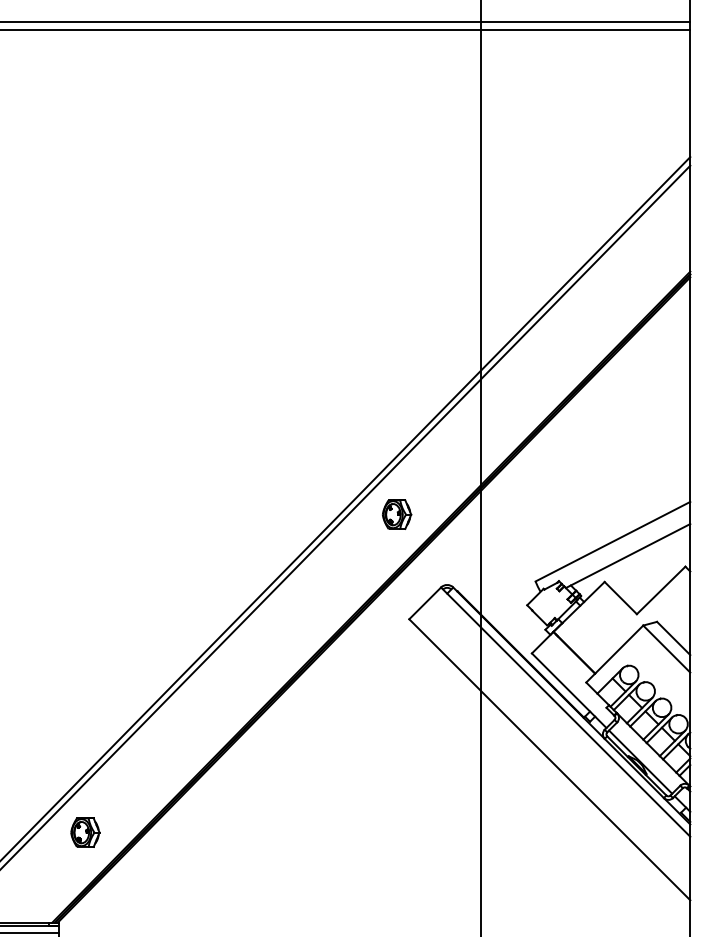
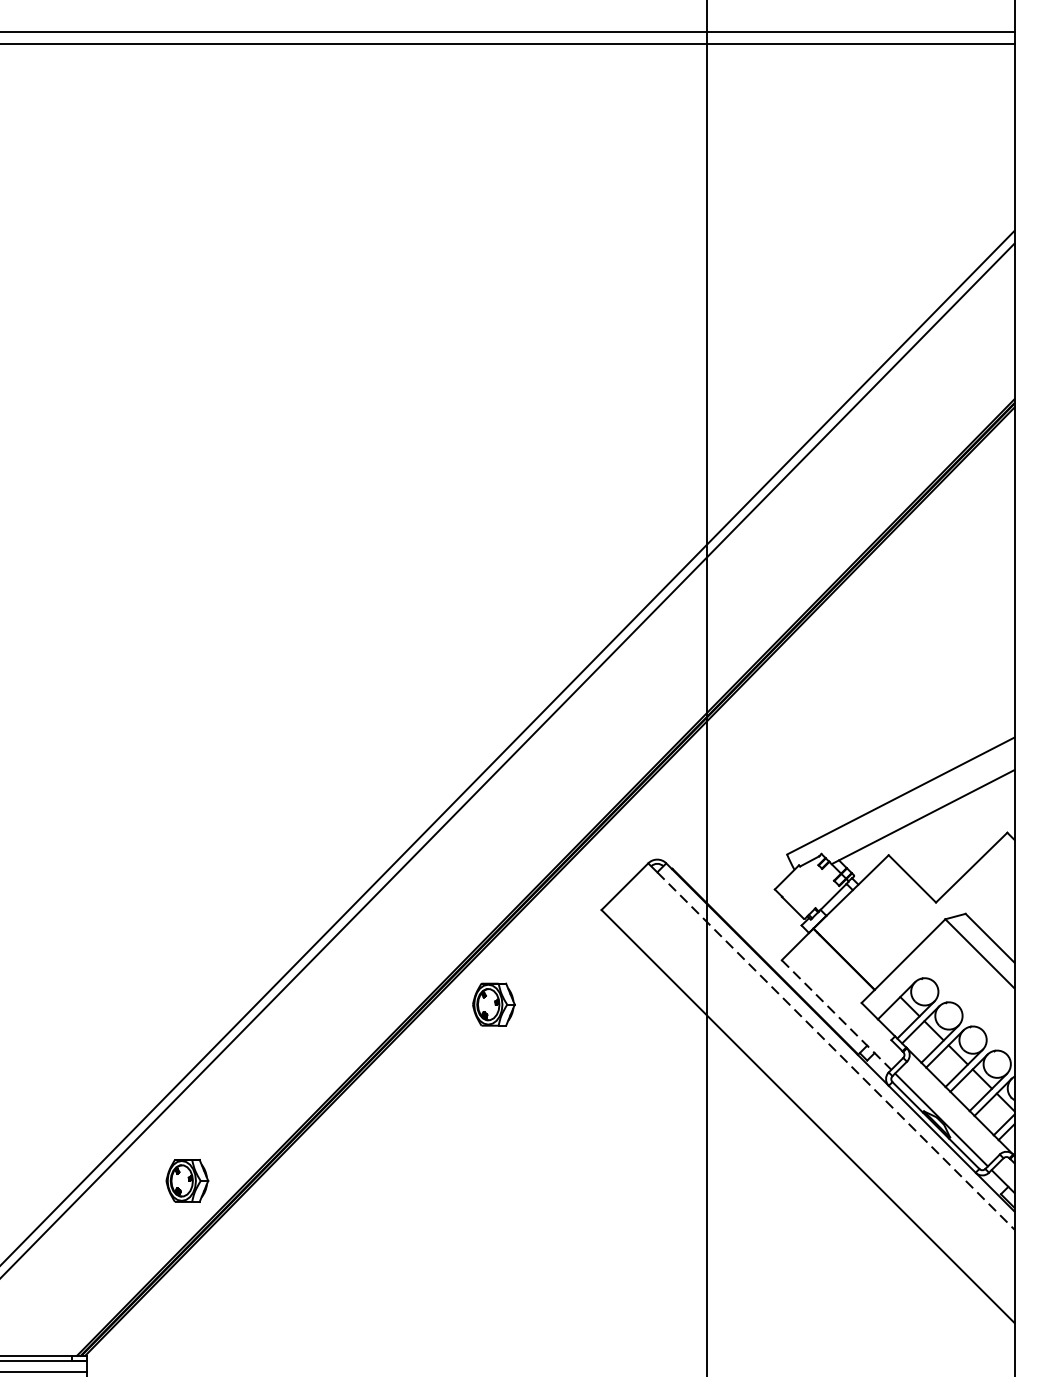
part: (397, 514) -> (494, 1004), moved
line: (569, 690) -> (836, 1014), solid -> dashed
line: (568, 715) -> (835, 1051), solid -> dashed
part: (85, 832) -> (187, 1180), moved

